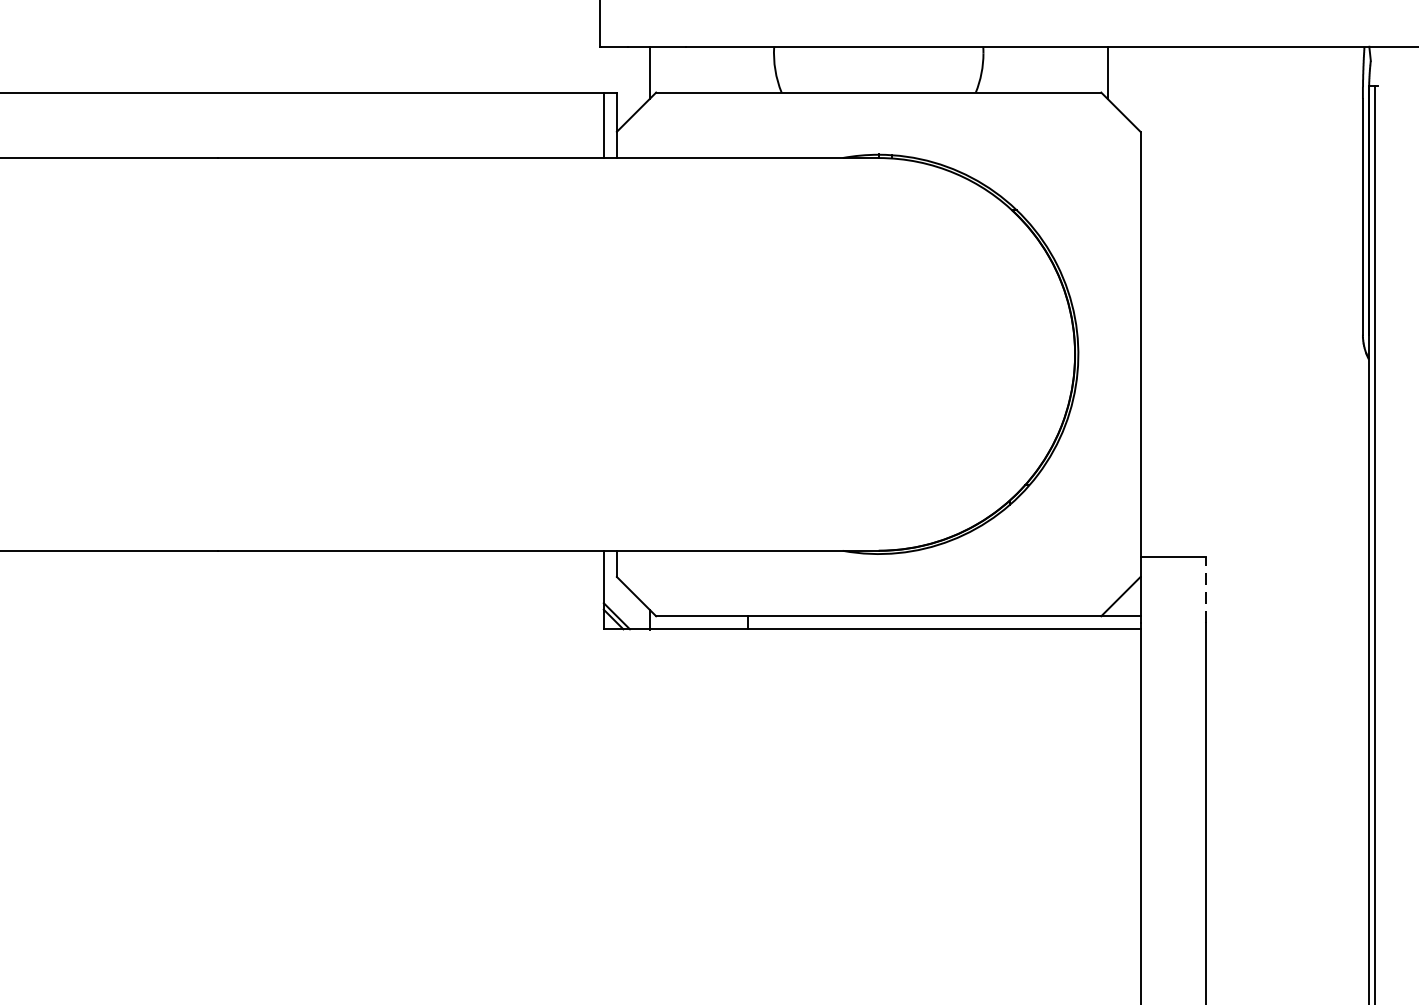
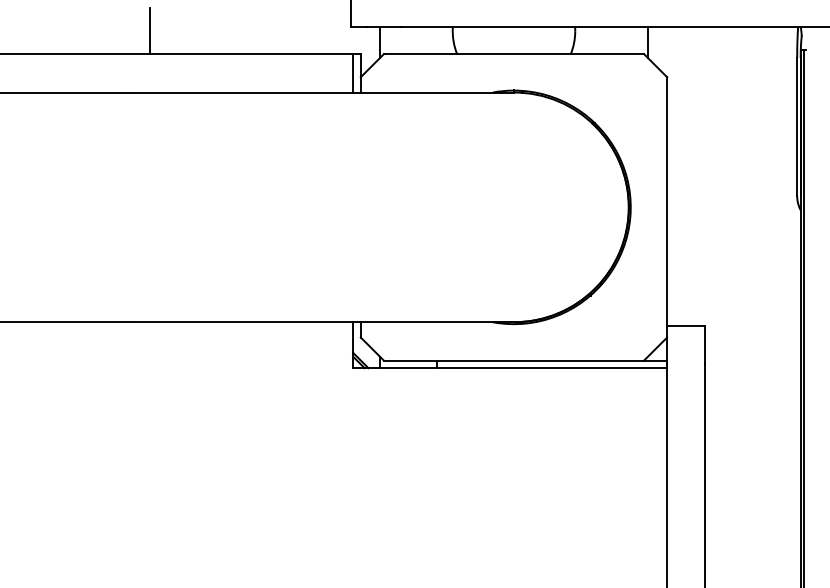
line: (257, 53) -> (150, 31), added
line: (1206, 588) -> (705, 344), dashed -> solid

